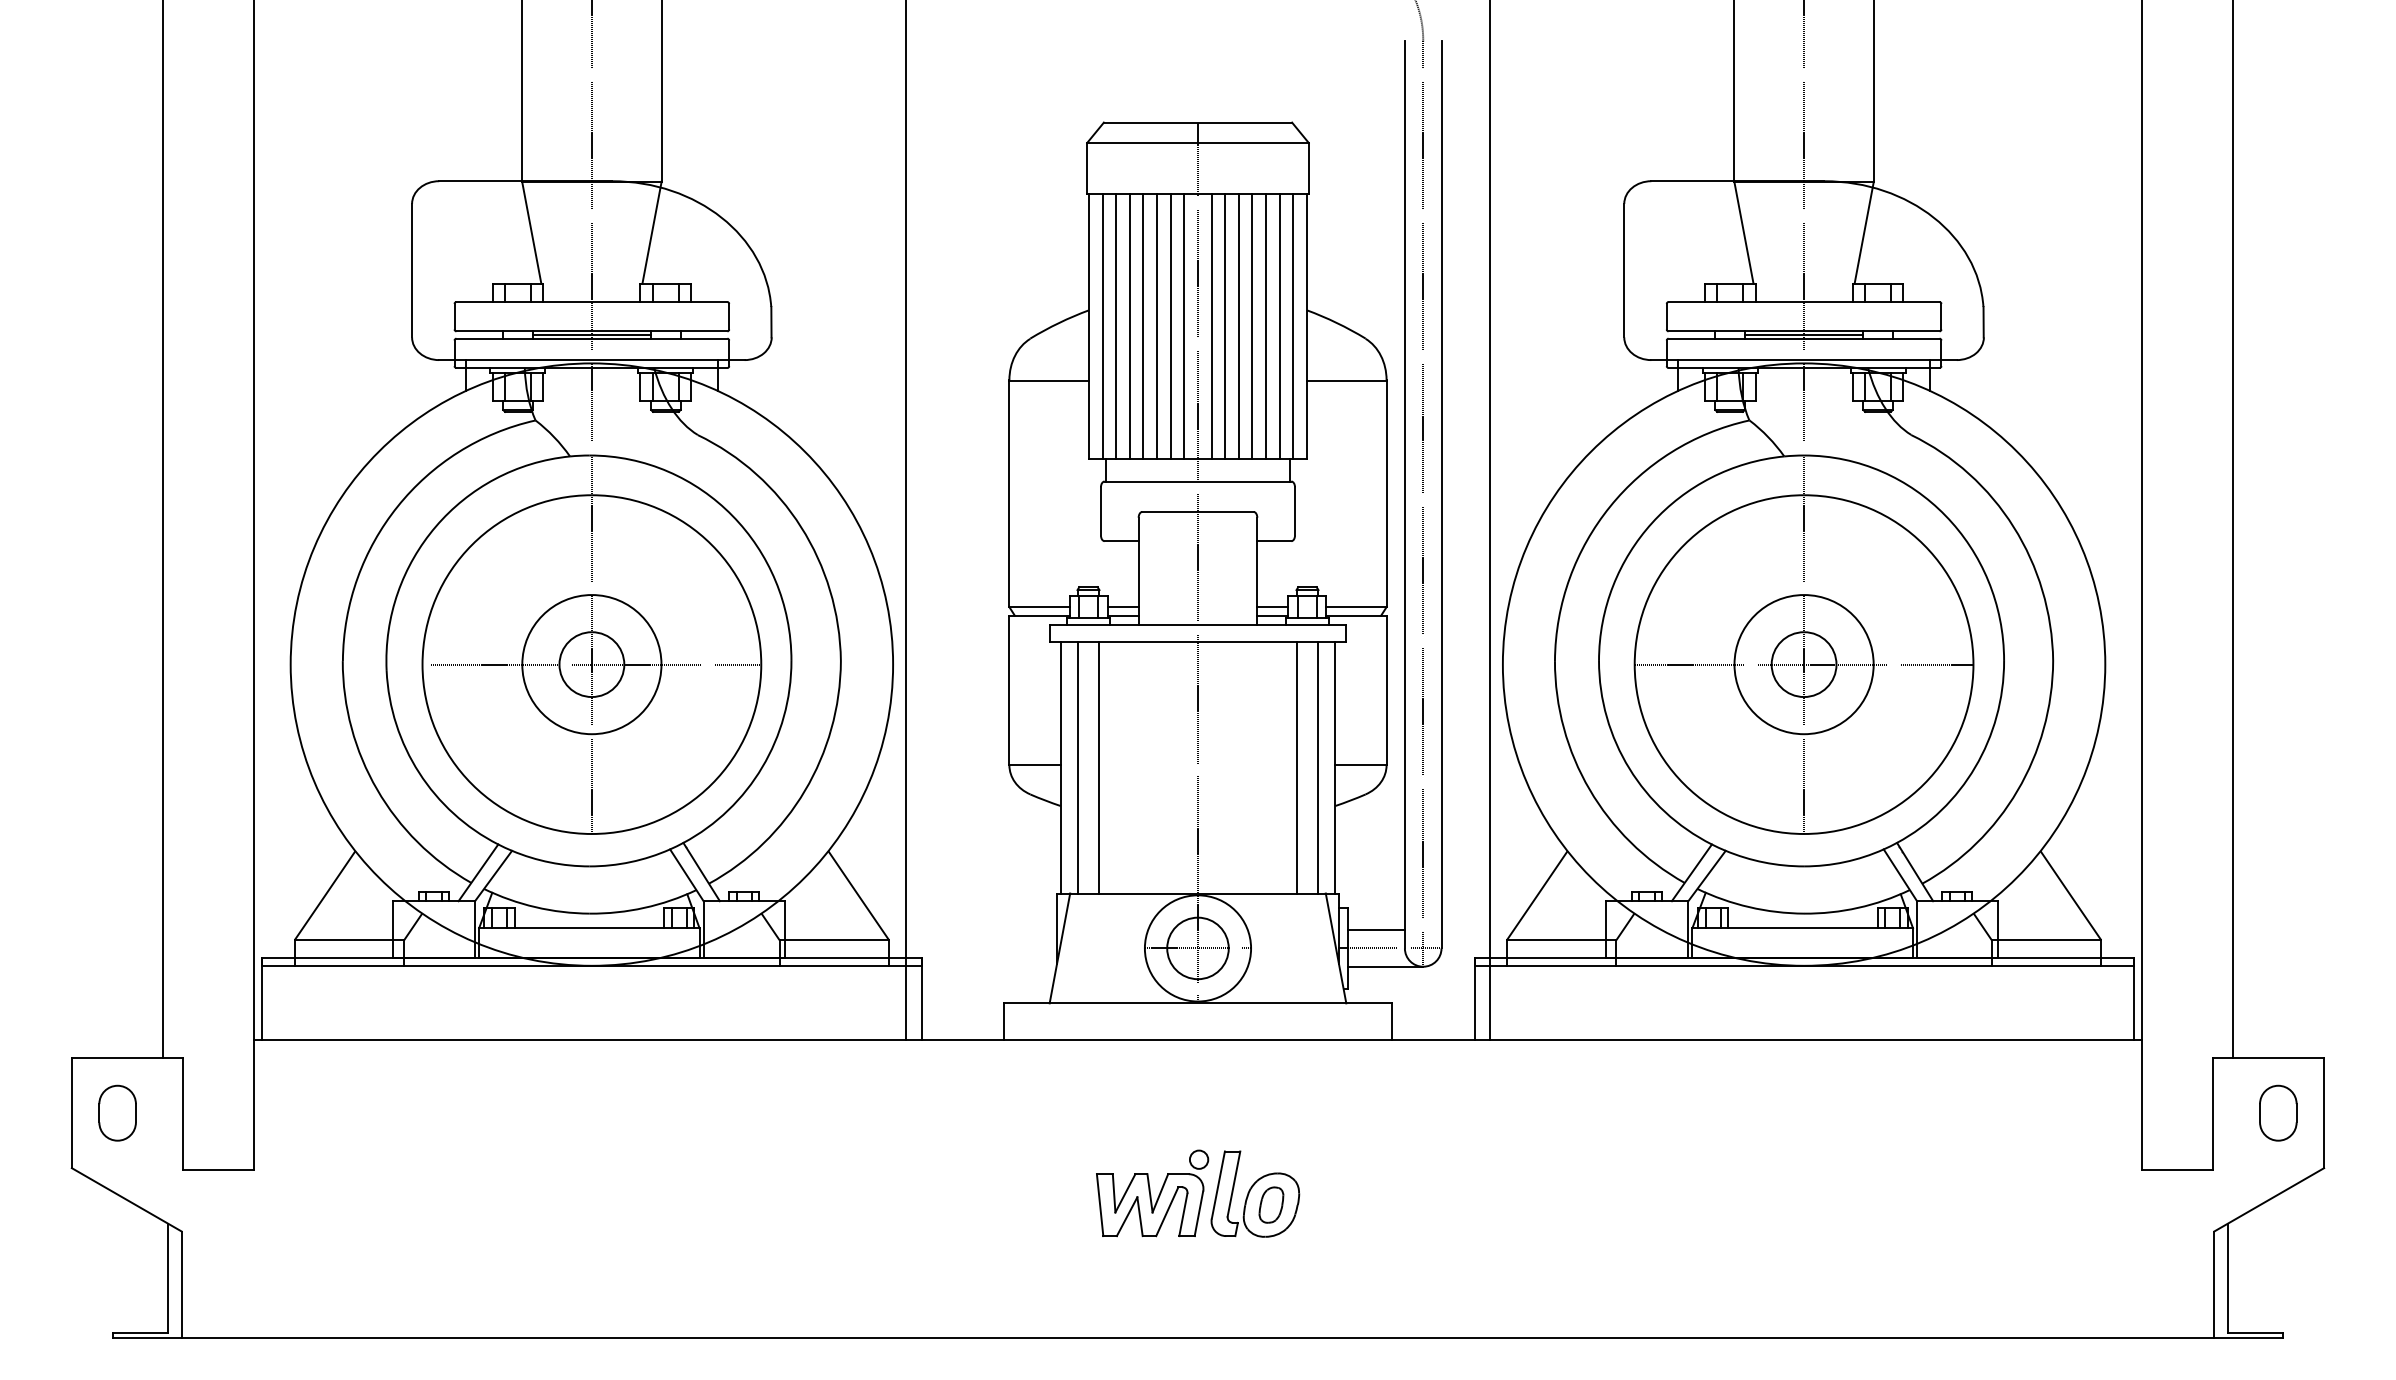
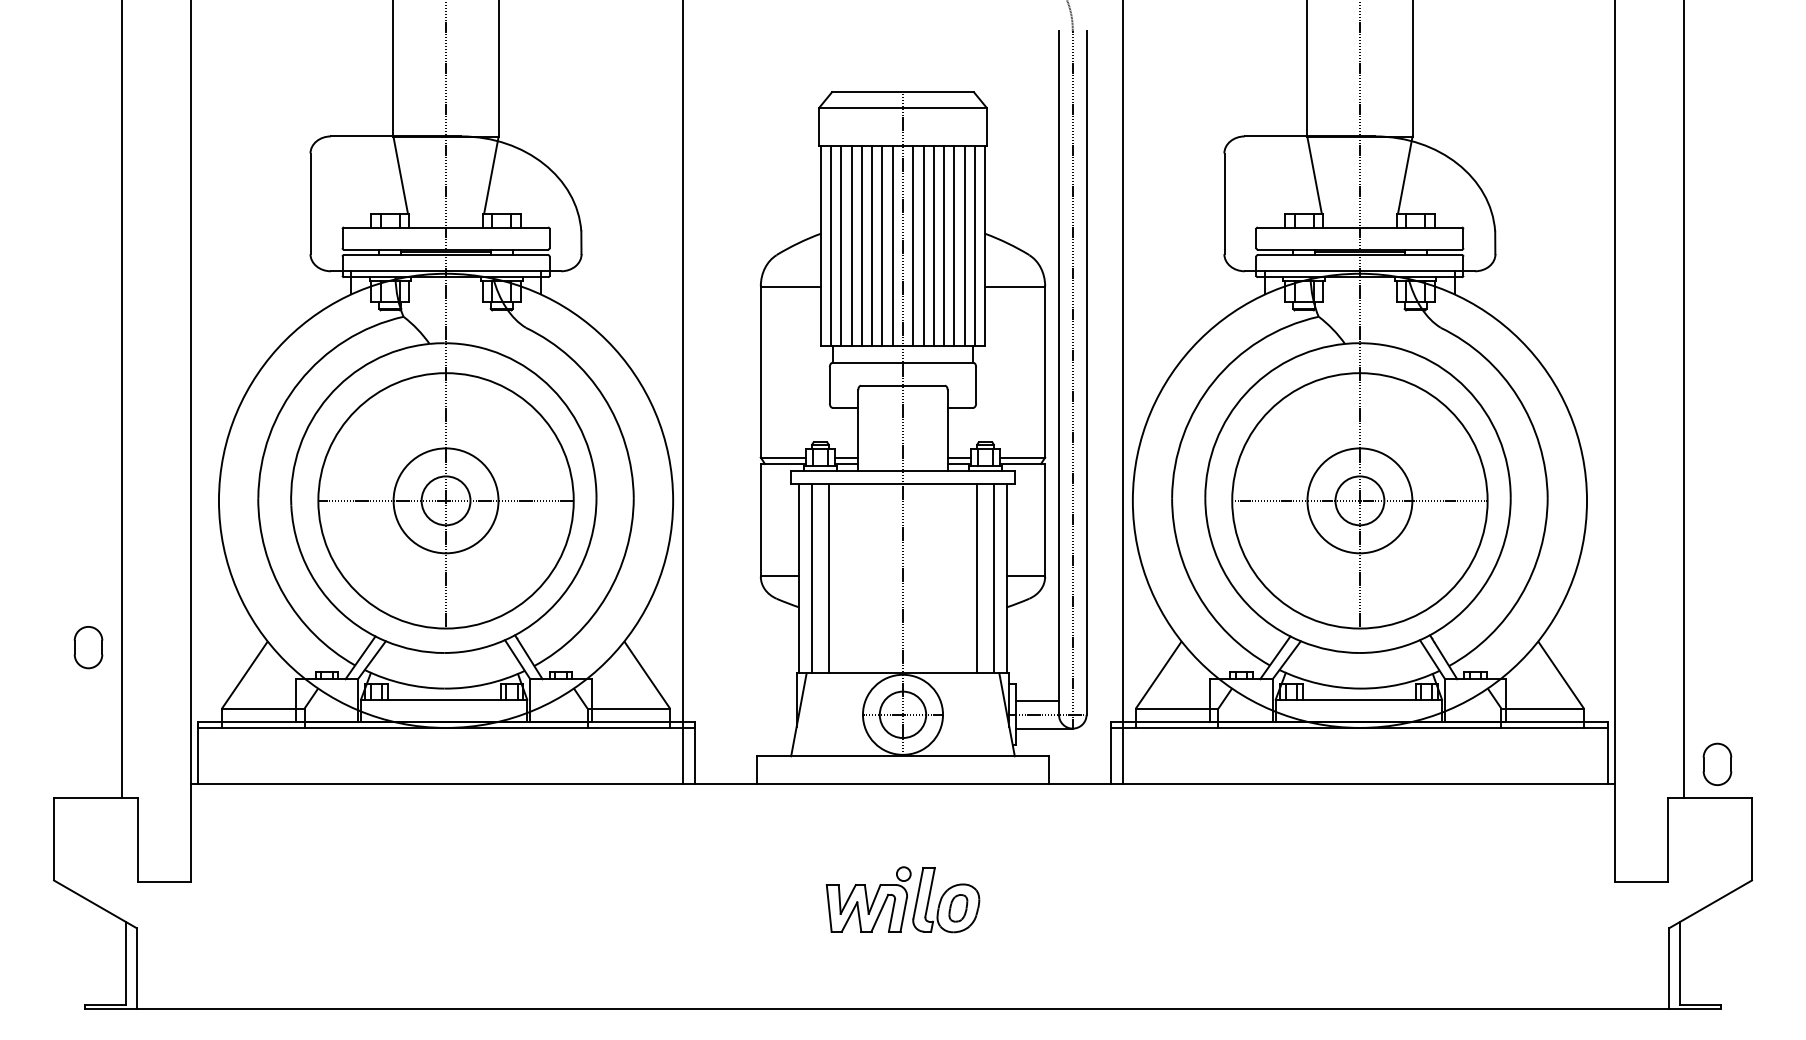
part: (117, 1112) -> (88, 647), moved
part: (2278, 1112) -> (1717, 763), moved

